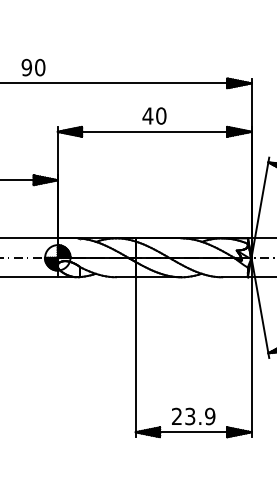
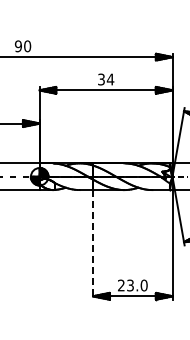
text: (153, 115) -> (105, 79), 40 -> 34
line: (136, 356) -> (93, 244), solid -> dashed
text: (209, 416) -> (143, 285), 23.9 -> 23.0

